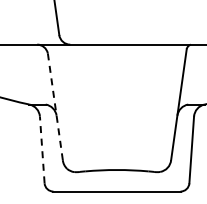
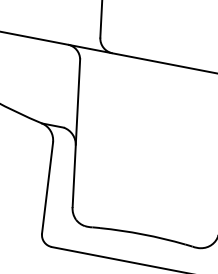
line: (55, 106) -> (76, 132), dashed -> solid
line: (42, 149) -> (47, 187), dashed -> solid

